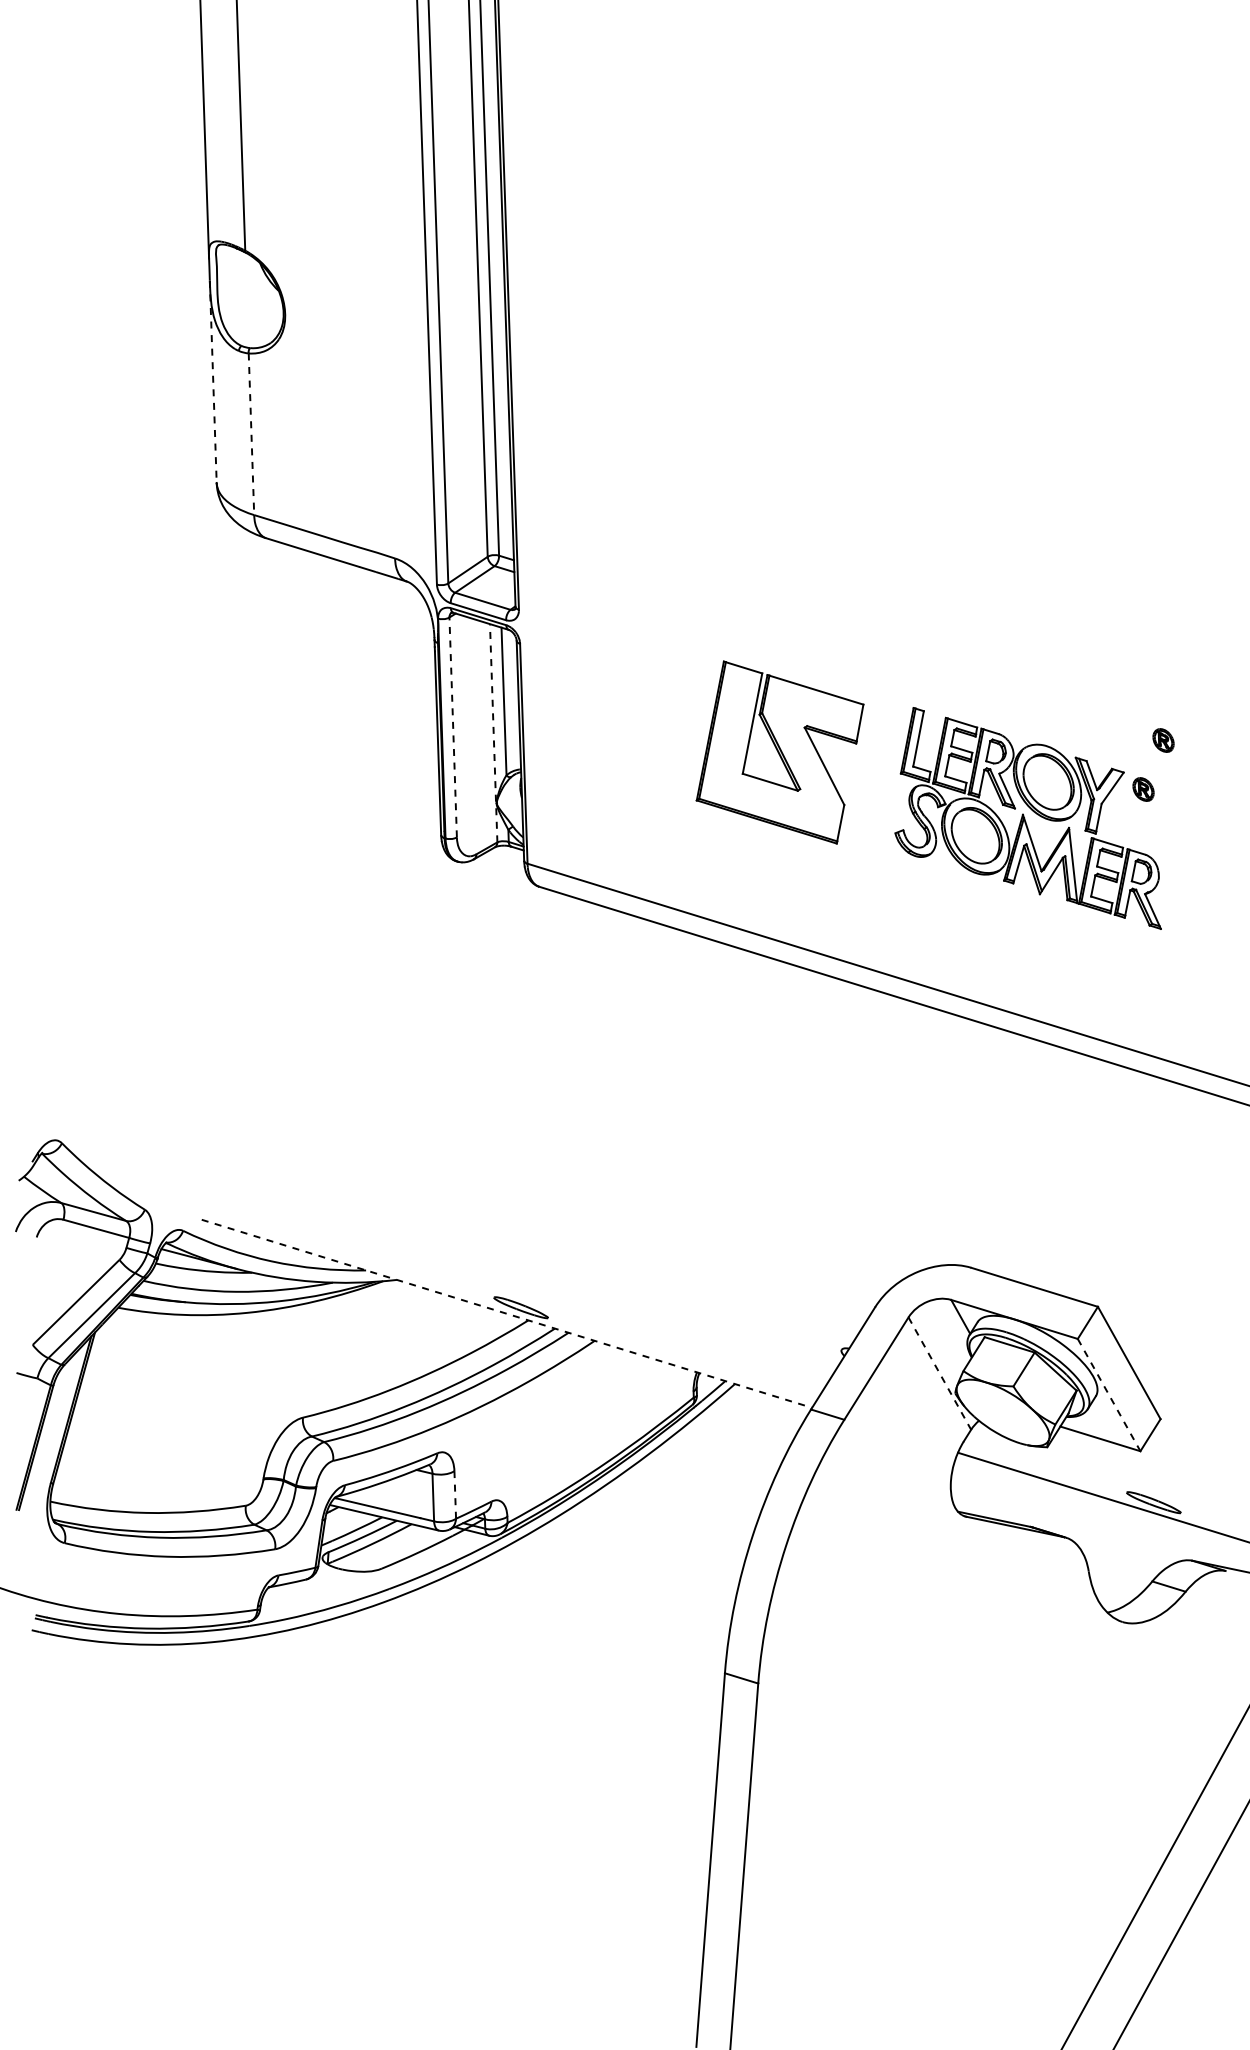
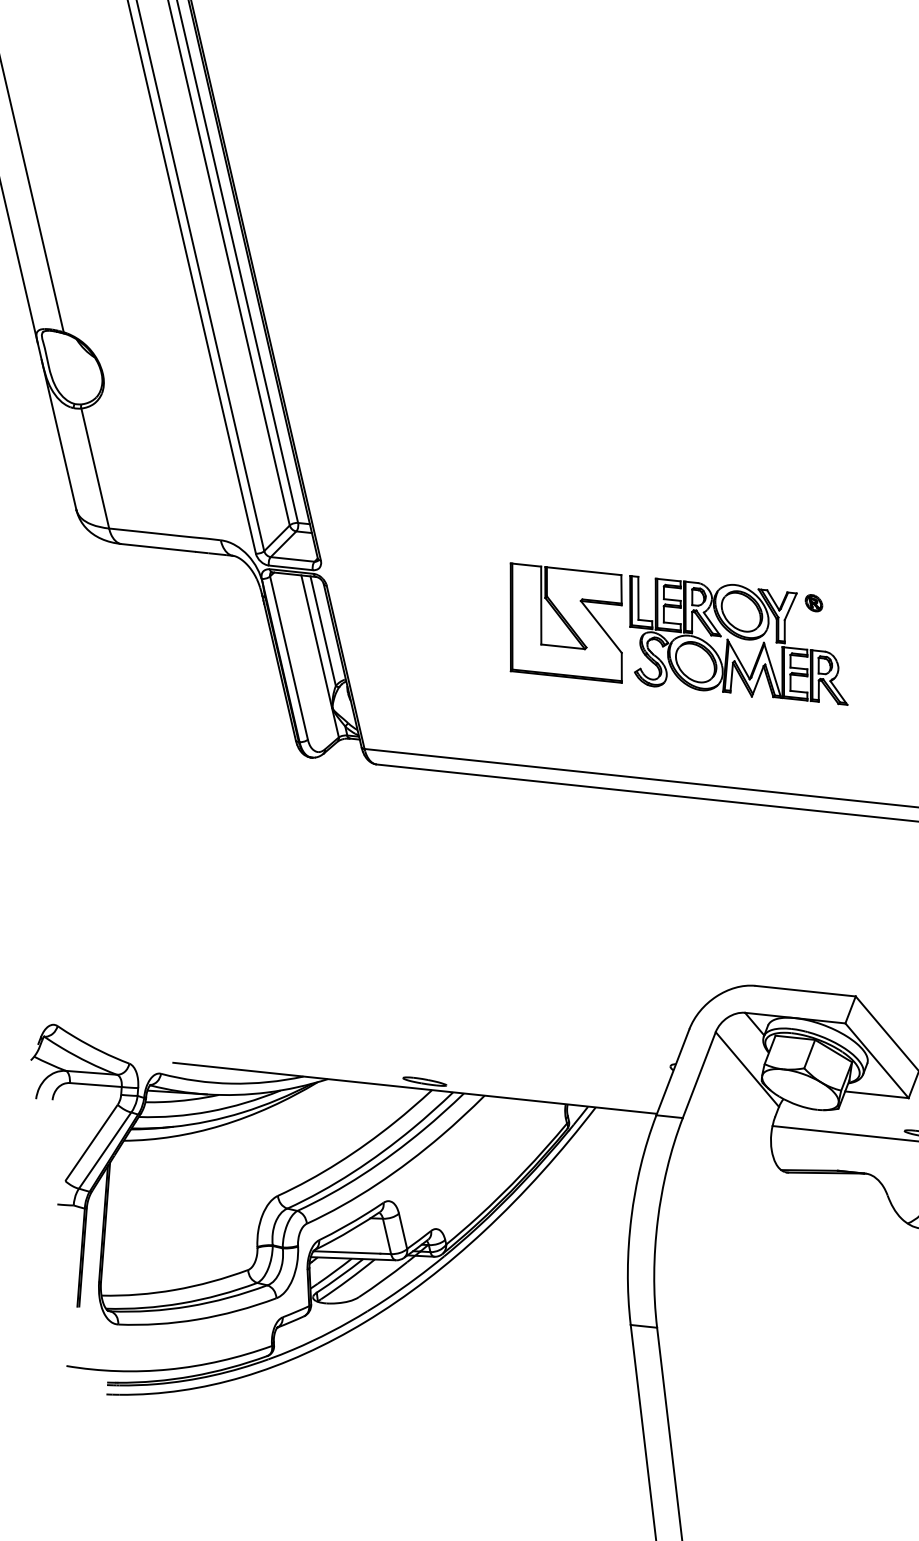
line: (213, 382) -> (59, 435), dashed -> solid
line: (251, 434) -> (95, 468), dashed -> solid
line: (453, 727) -> (289, 658), dashed -> solid
line: (493, 732) -> (319, 655), dashed -> solid
part: (1163, 740) -> (821, 563), removed
part: (779, 752) -> (565, 623), moved
line: (507, 1313) -> (415, 1088), dashed -> solid
line: (940, 1374) -> (748, 1070), dashed -> solid
line: (1109, 1395) -> (877, 1061), dashed -> solid
line: (455, 1494) -> (403, 1230), dashed -> solid

